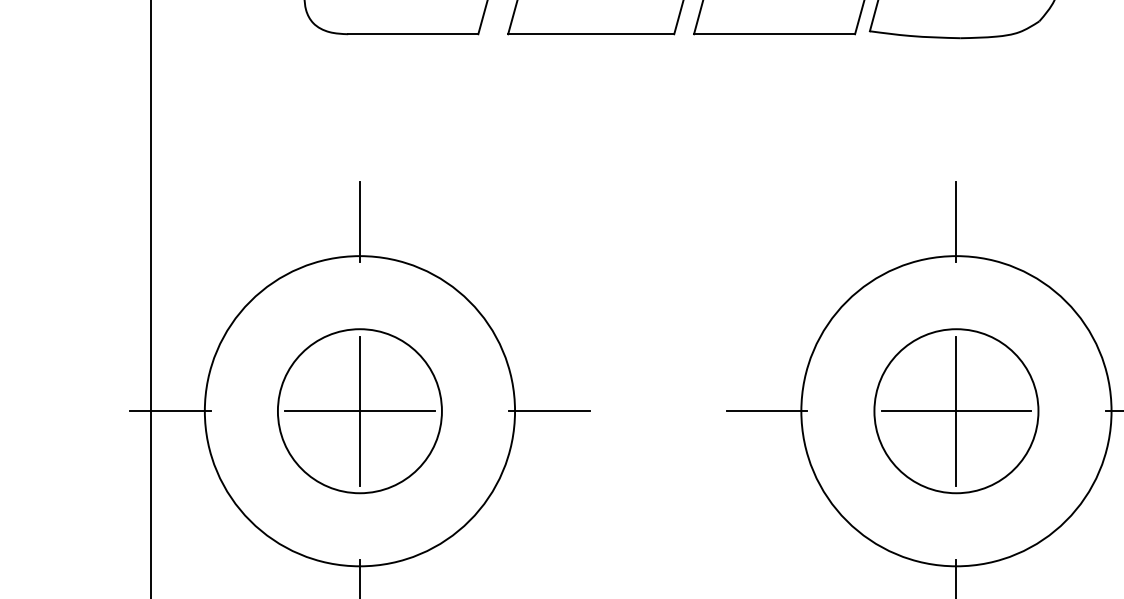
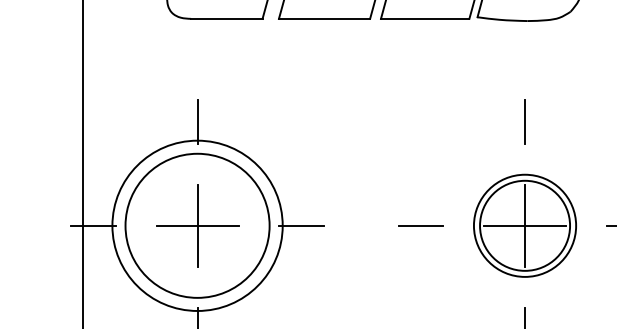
circle: (359, 410) -> (197, 225), size x1.6
circle: (955, 410) -> (524, 225), size x0.6

